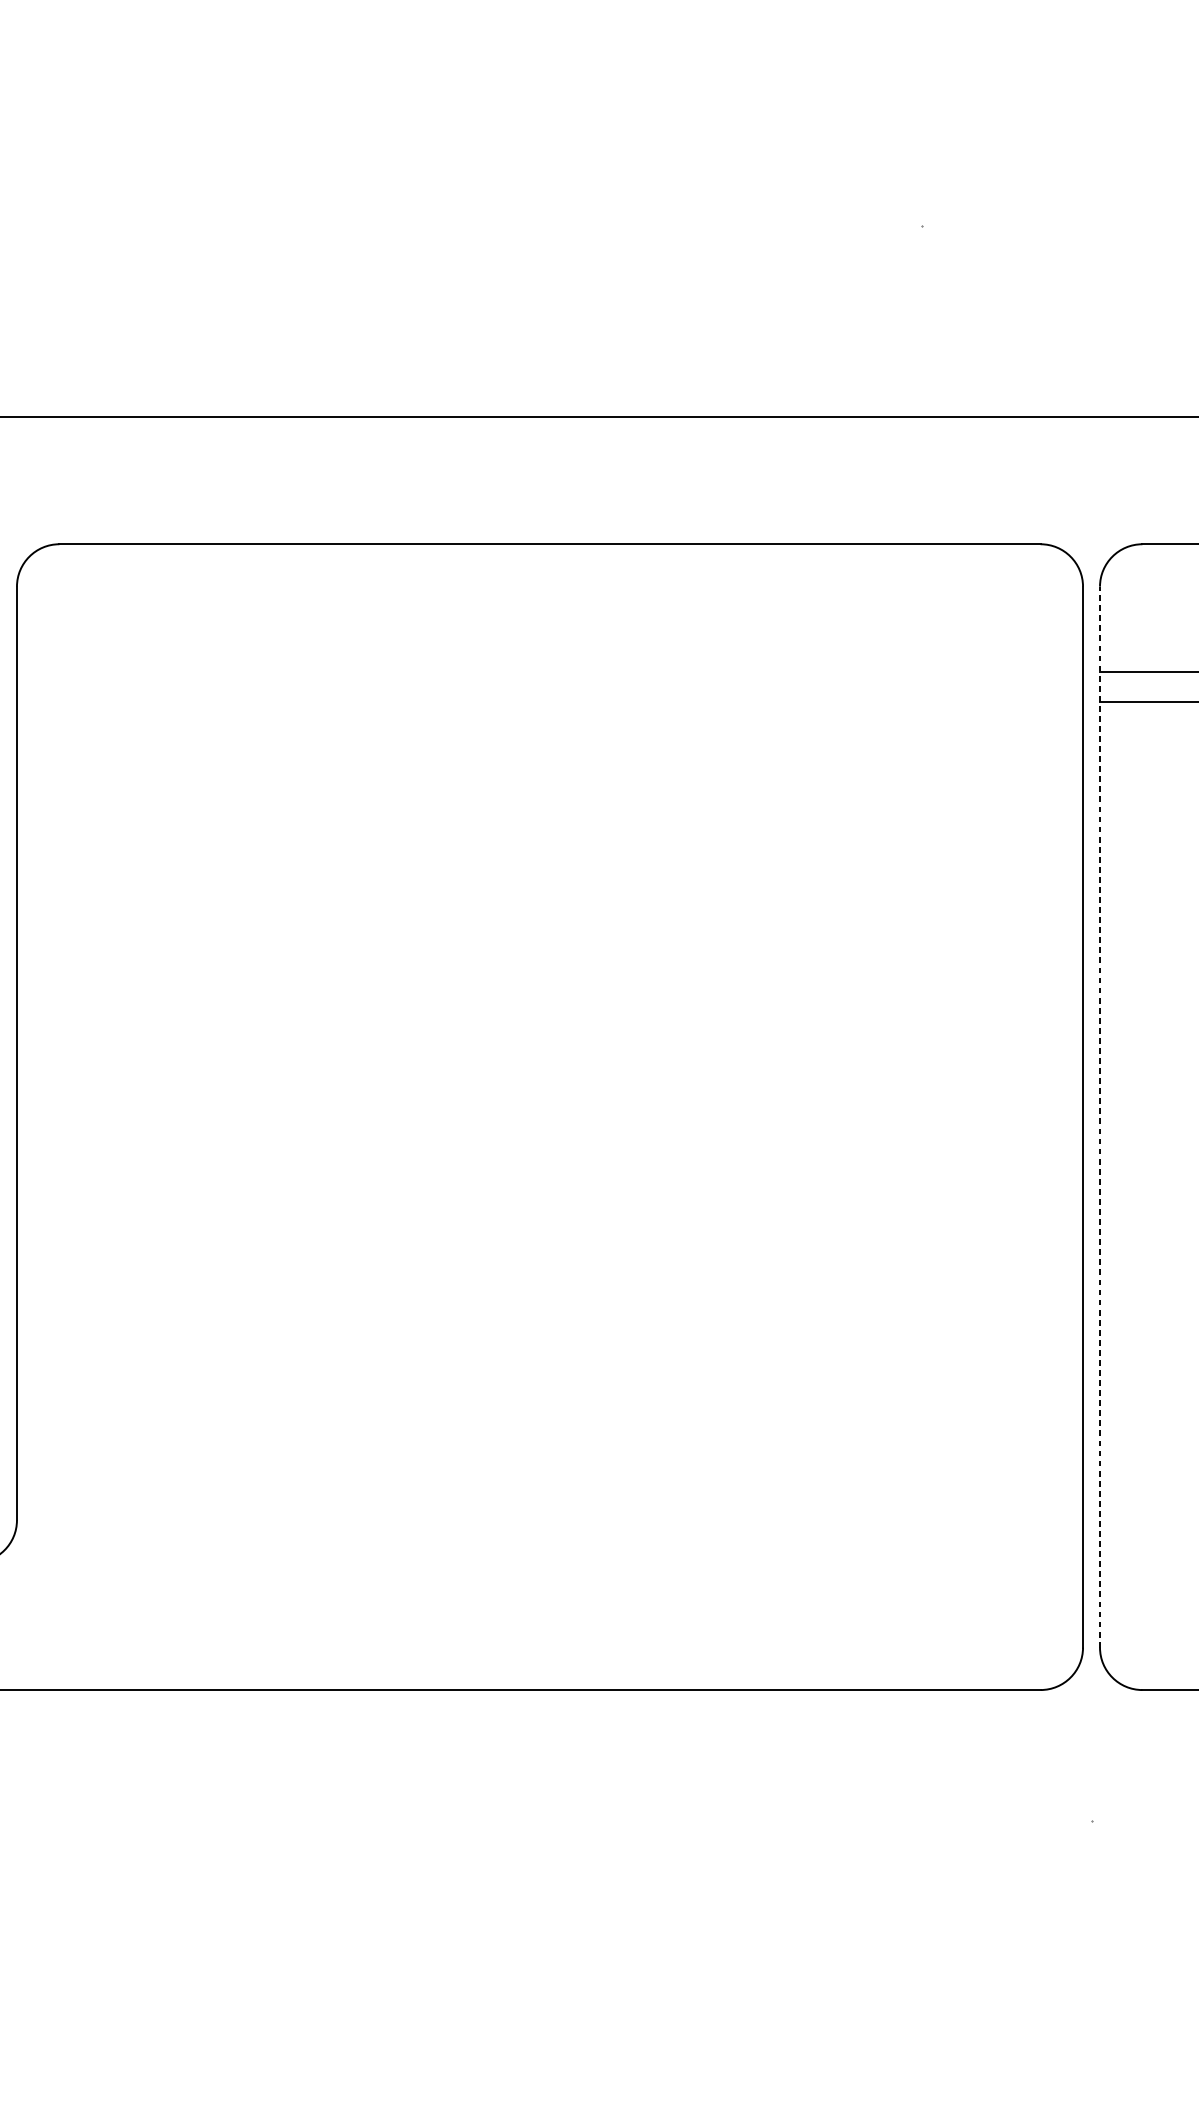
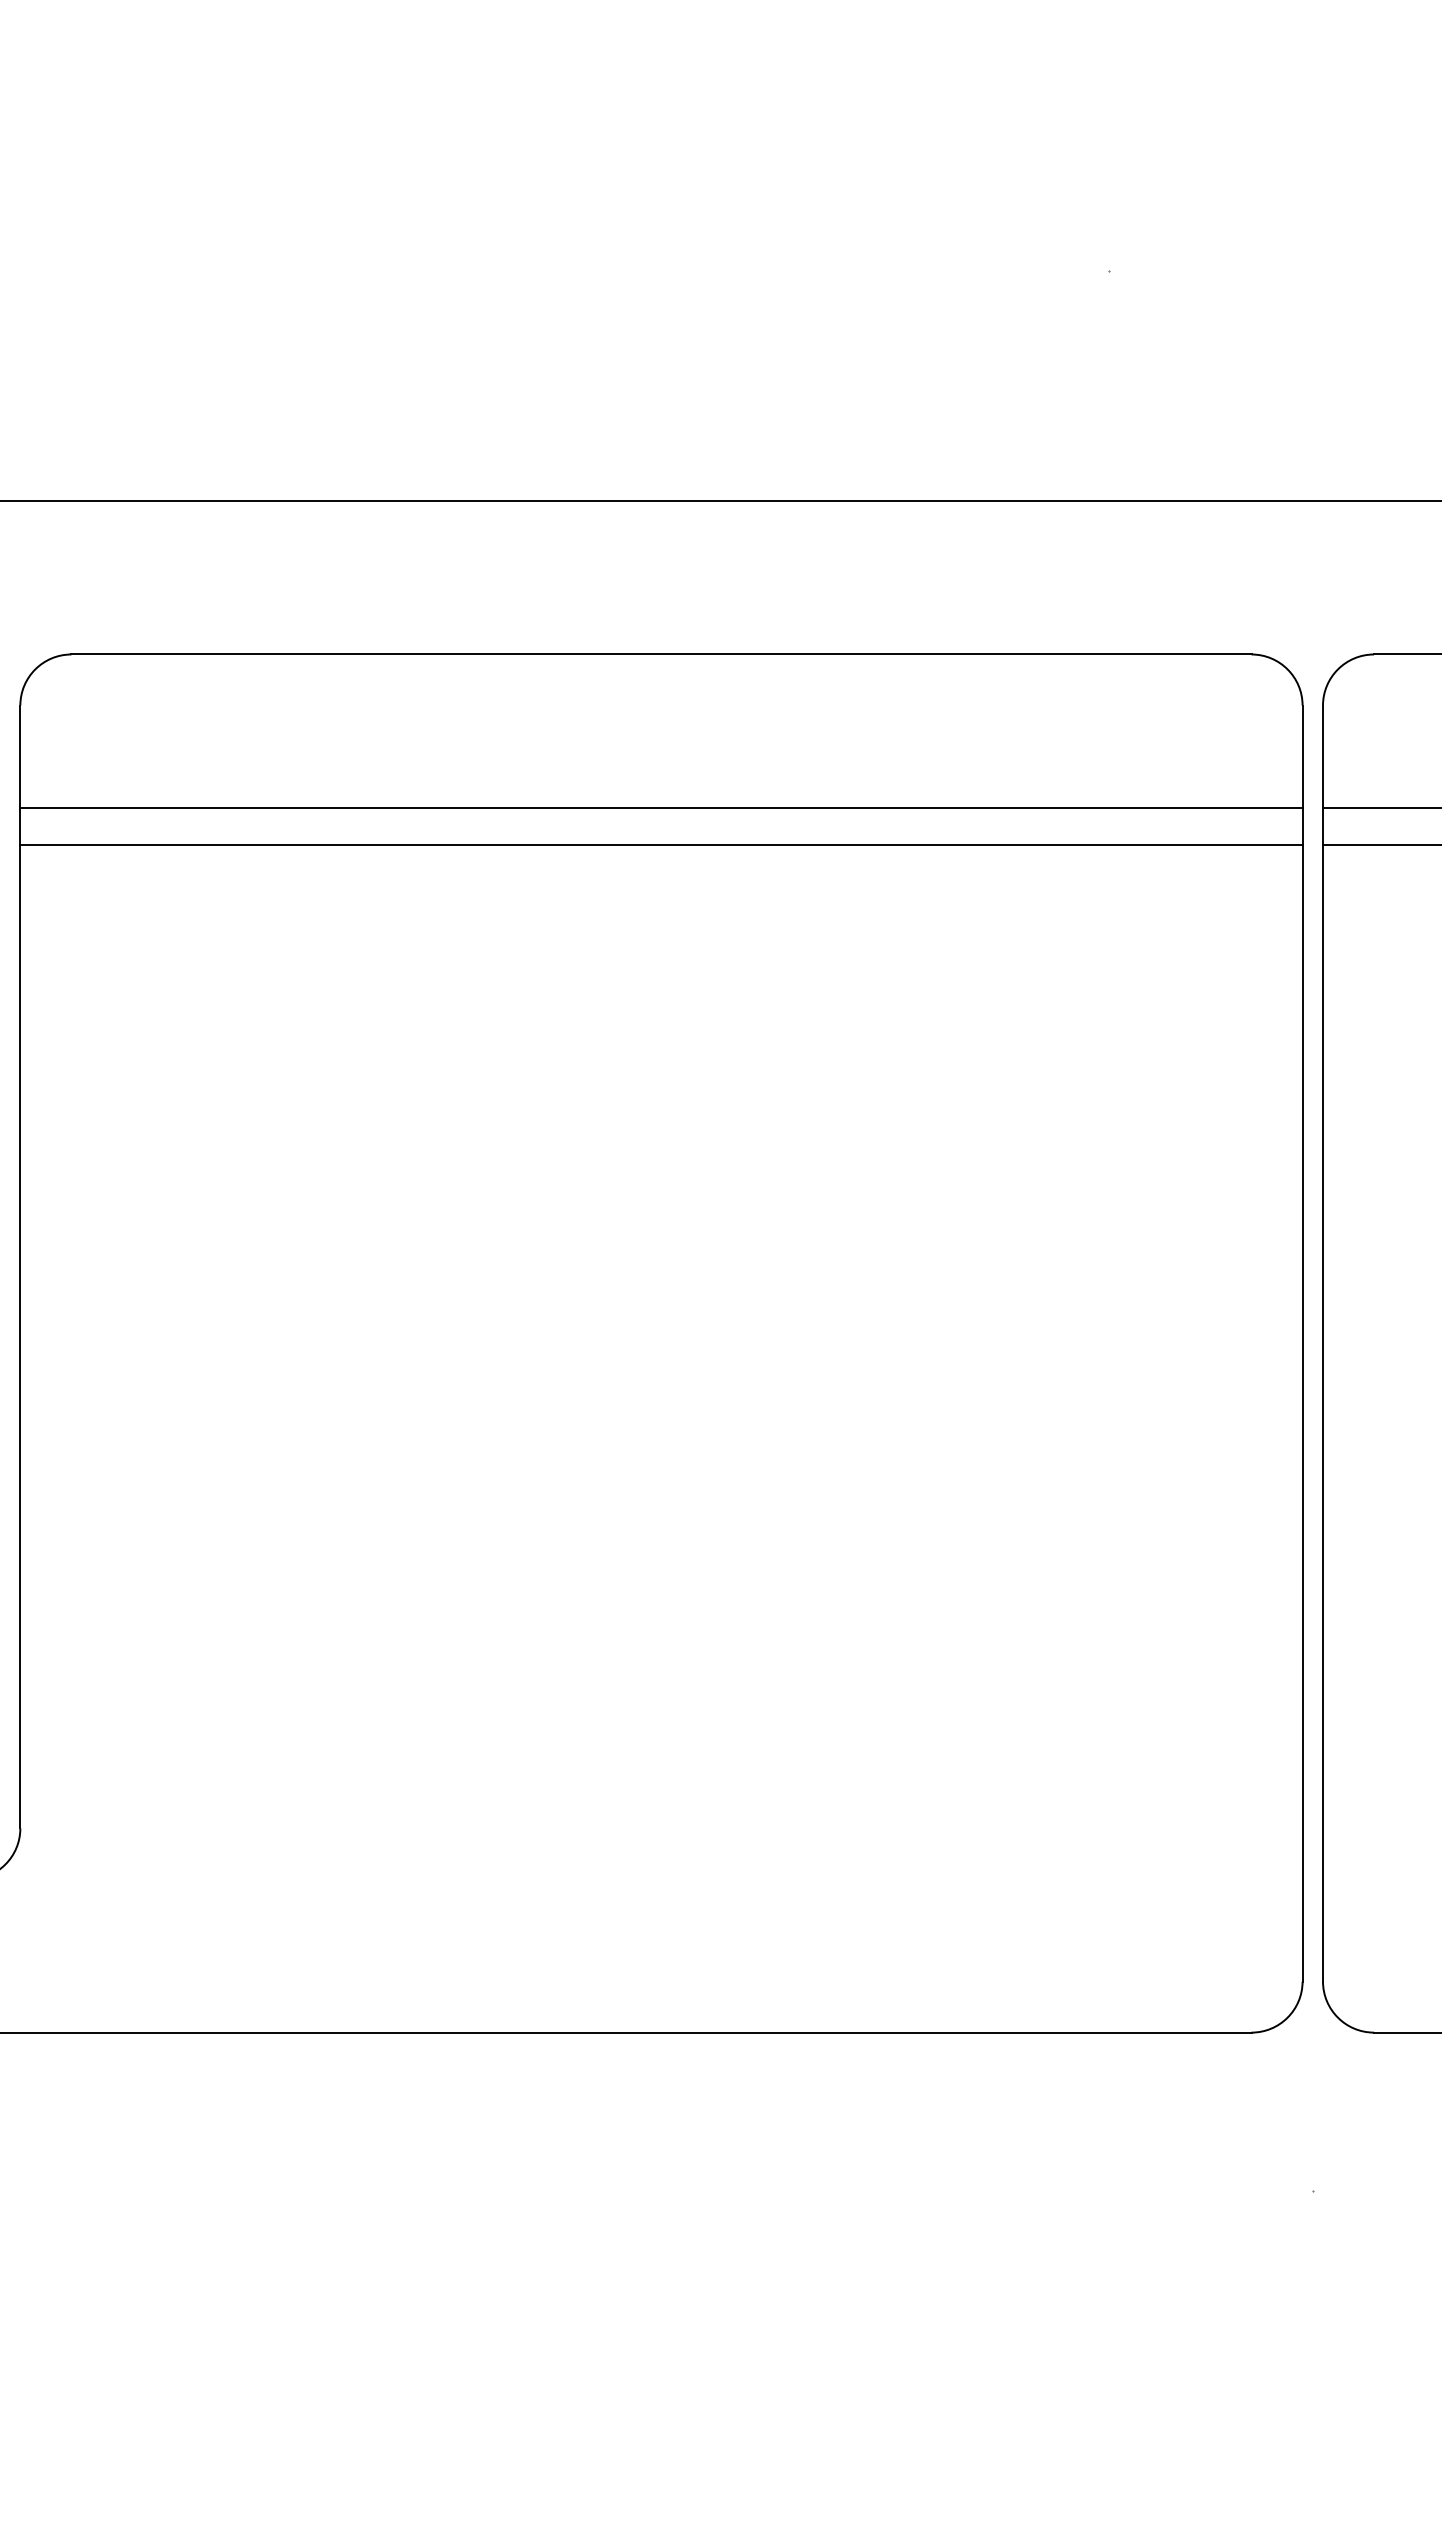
line: (550, 671) -> (661, 807), added
line: (550, 702) -> (661, 844), added
line: (1100, 1117) -> (1323, 1343), dashed -> solid

